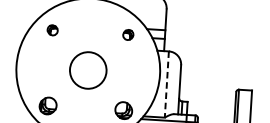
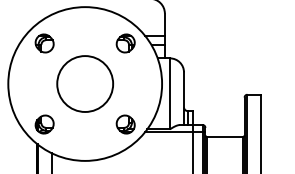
part: (52, 30) -> (44, 43), size x1.67
part: (128, 34) -> (125, 43), size x1.67
circle: (88, 70) -> (85, 83), size x1.43
line: (167, 85) -> (170, 94), dashed -> solid

